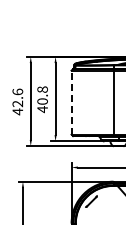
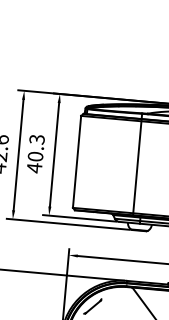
text: (42, 89) -> (36, 139), 40.8 -> 40.3
line: (71, 102) -> (76, 161), dashed -> solid

